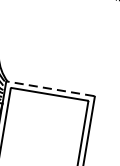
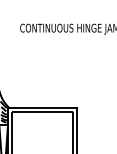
line: (50, 88) -> (42, 107), dashed -> solid

